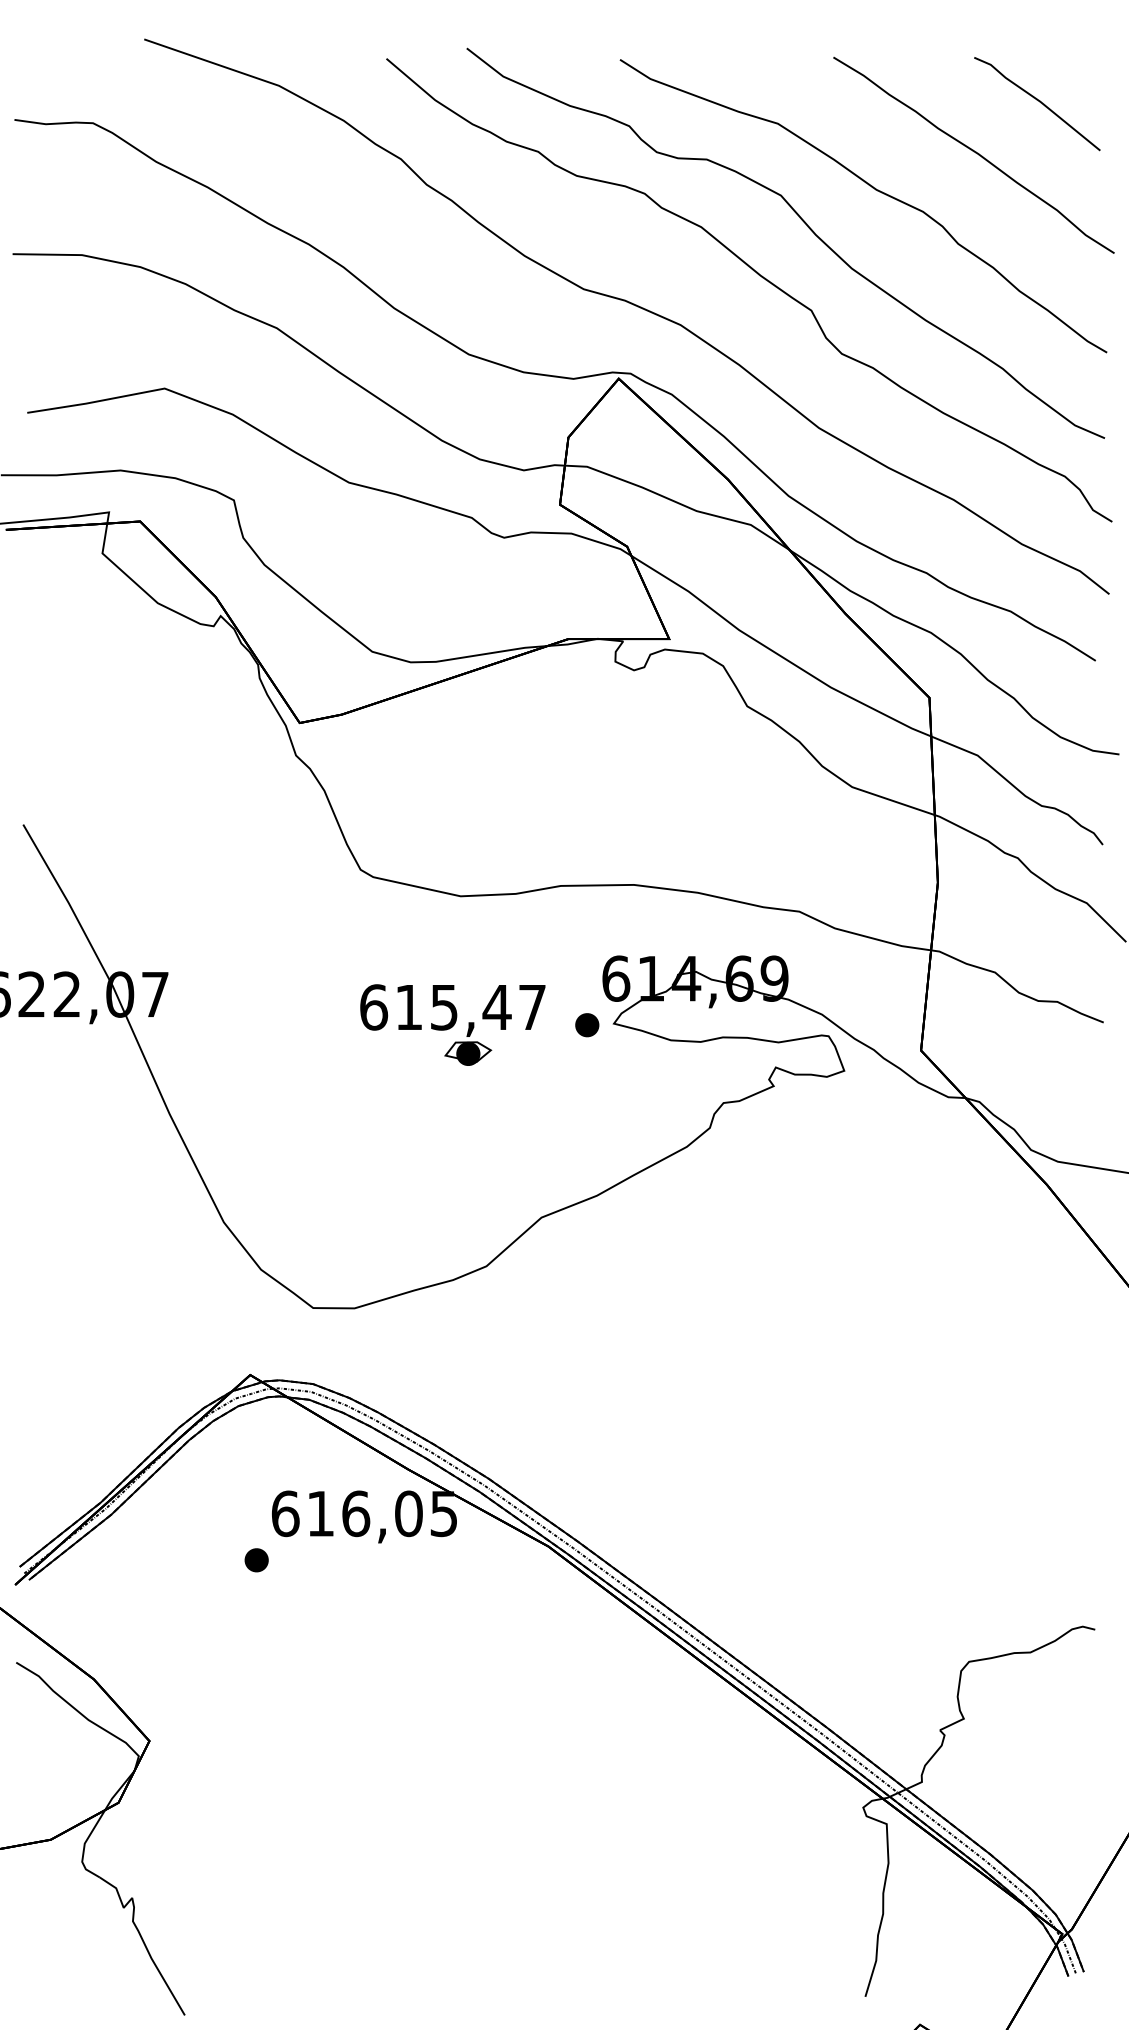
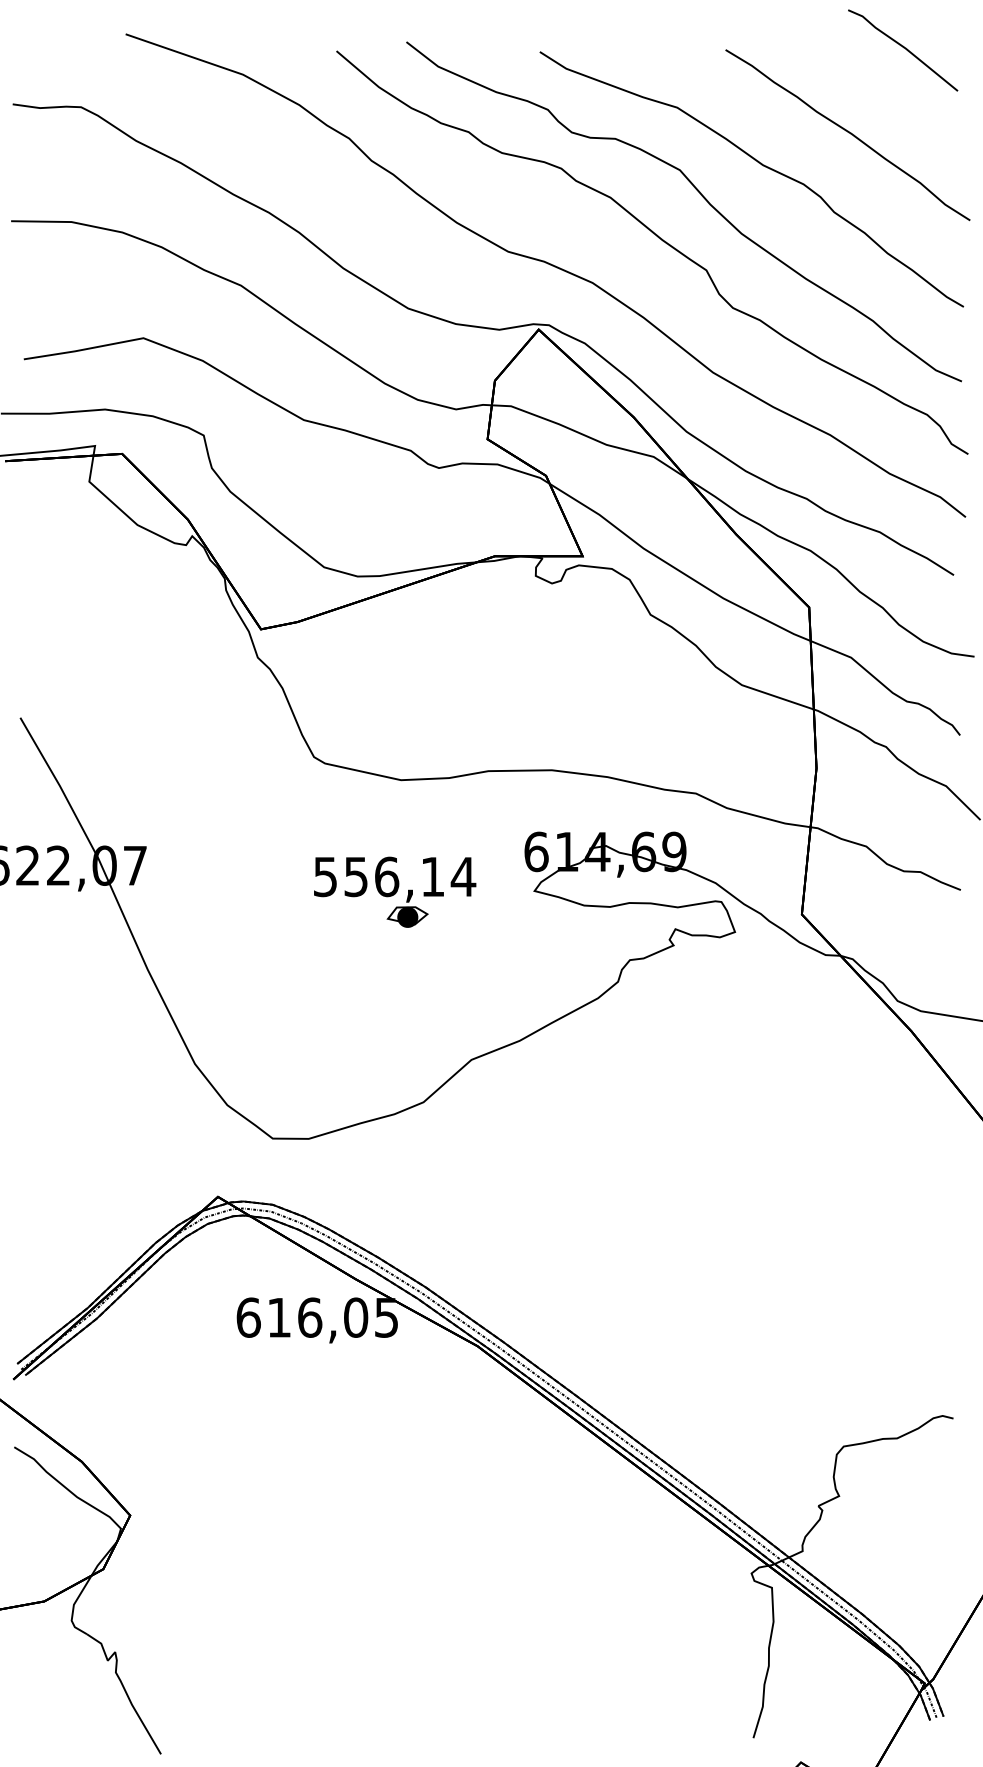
line: (1037, 101) -> (903, 48), moved
text: (453, 1006) -> (394, 876), 615,47 -> 556,14
part: (586, 1024) -> (510, 891), removed
part: (256, 1559) -> (223, 1357), removed

